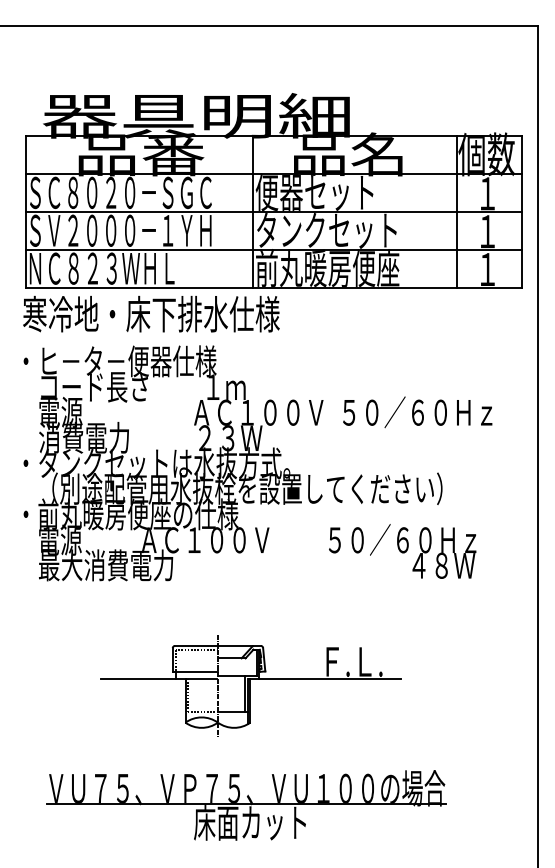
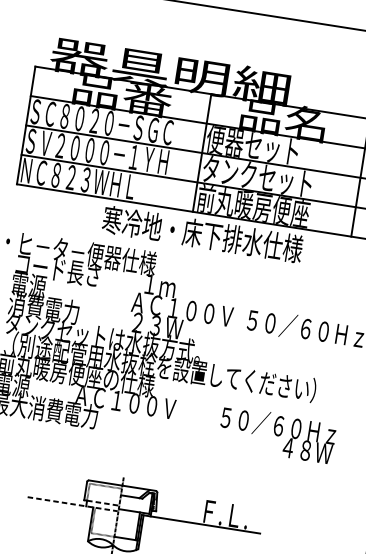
text: (151, 314) -> (202, 234), moved
line: (197, 671) -> (103, 502), solid -> dashed
line: (158, 679) -> (72, 504), solid -> dashed

